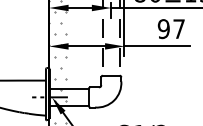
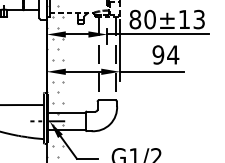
text: (179, 28) -> (173, 54), 97 -> 94

